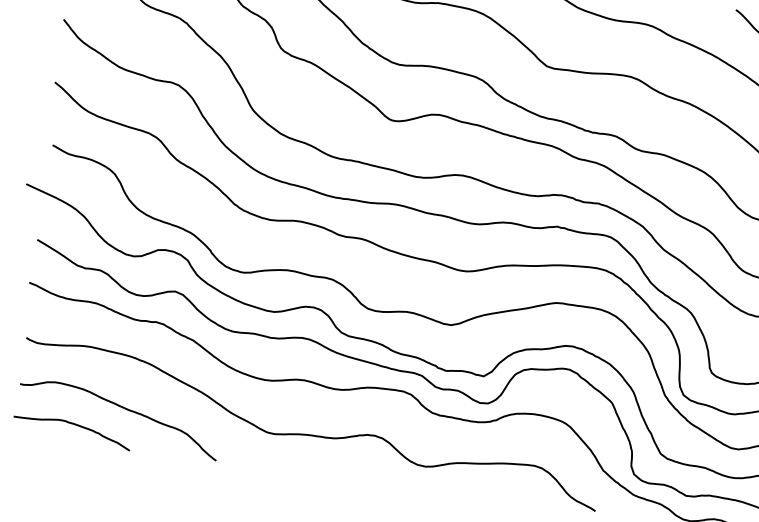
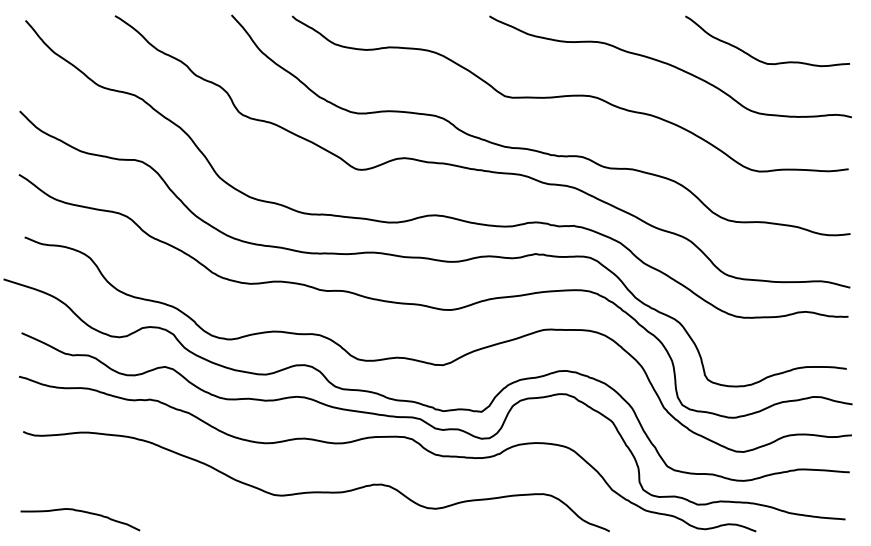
curve: (121, 408) -> (126, 489), removed

